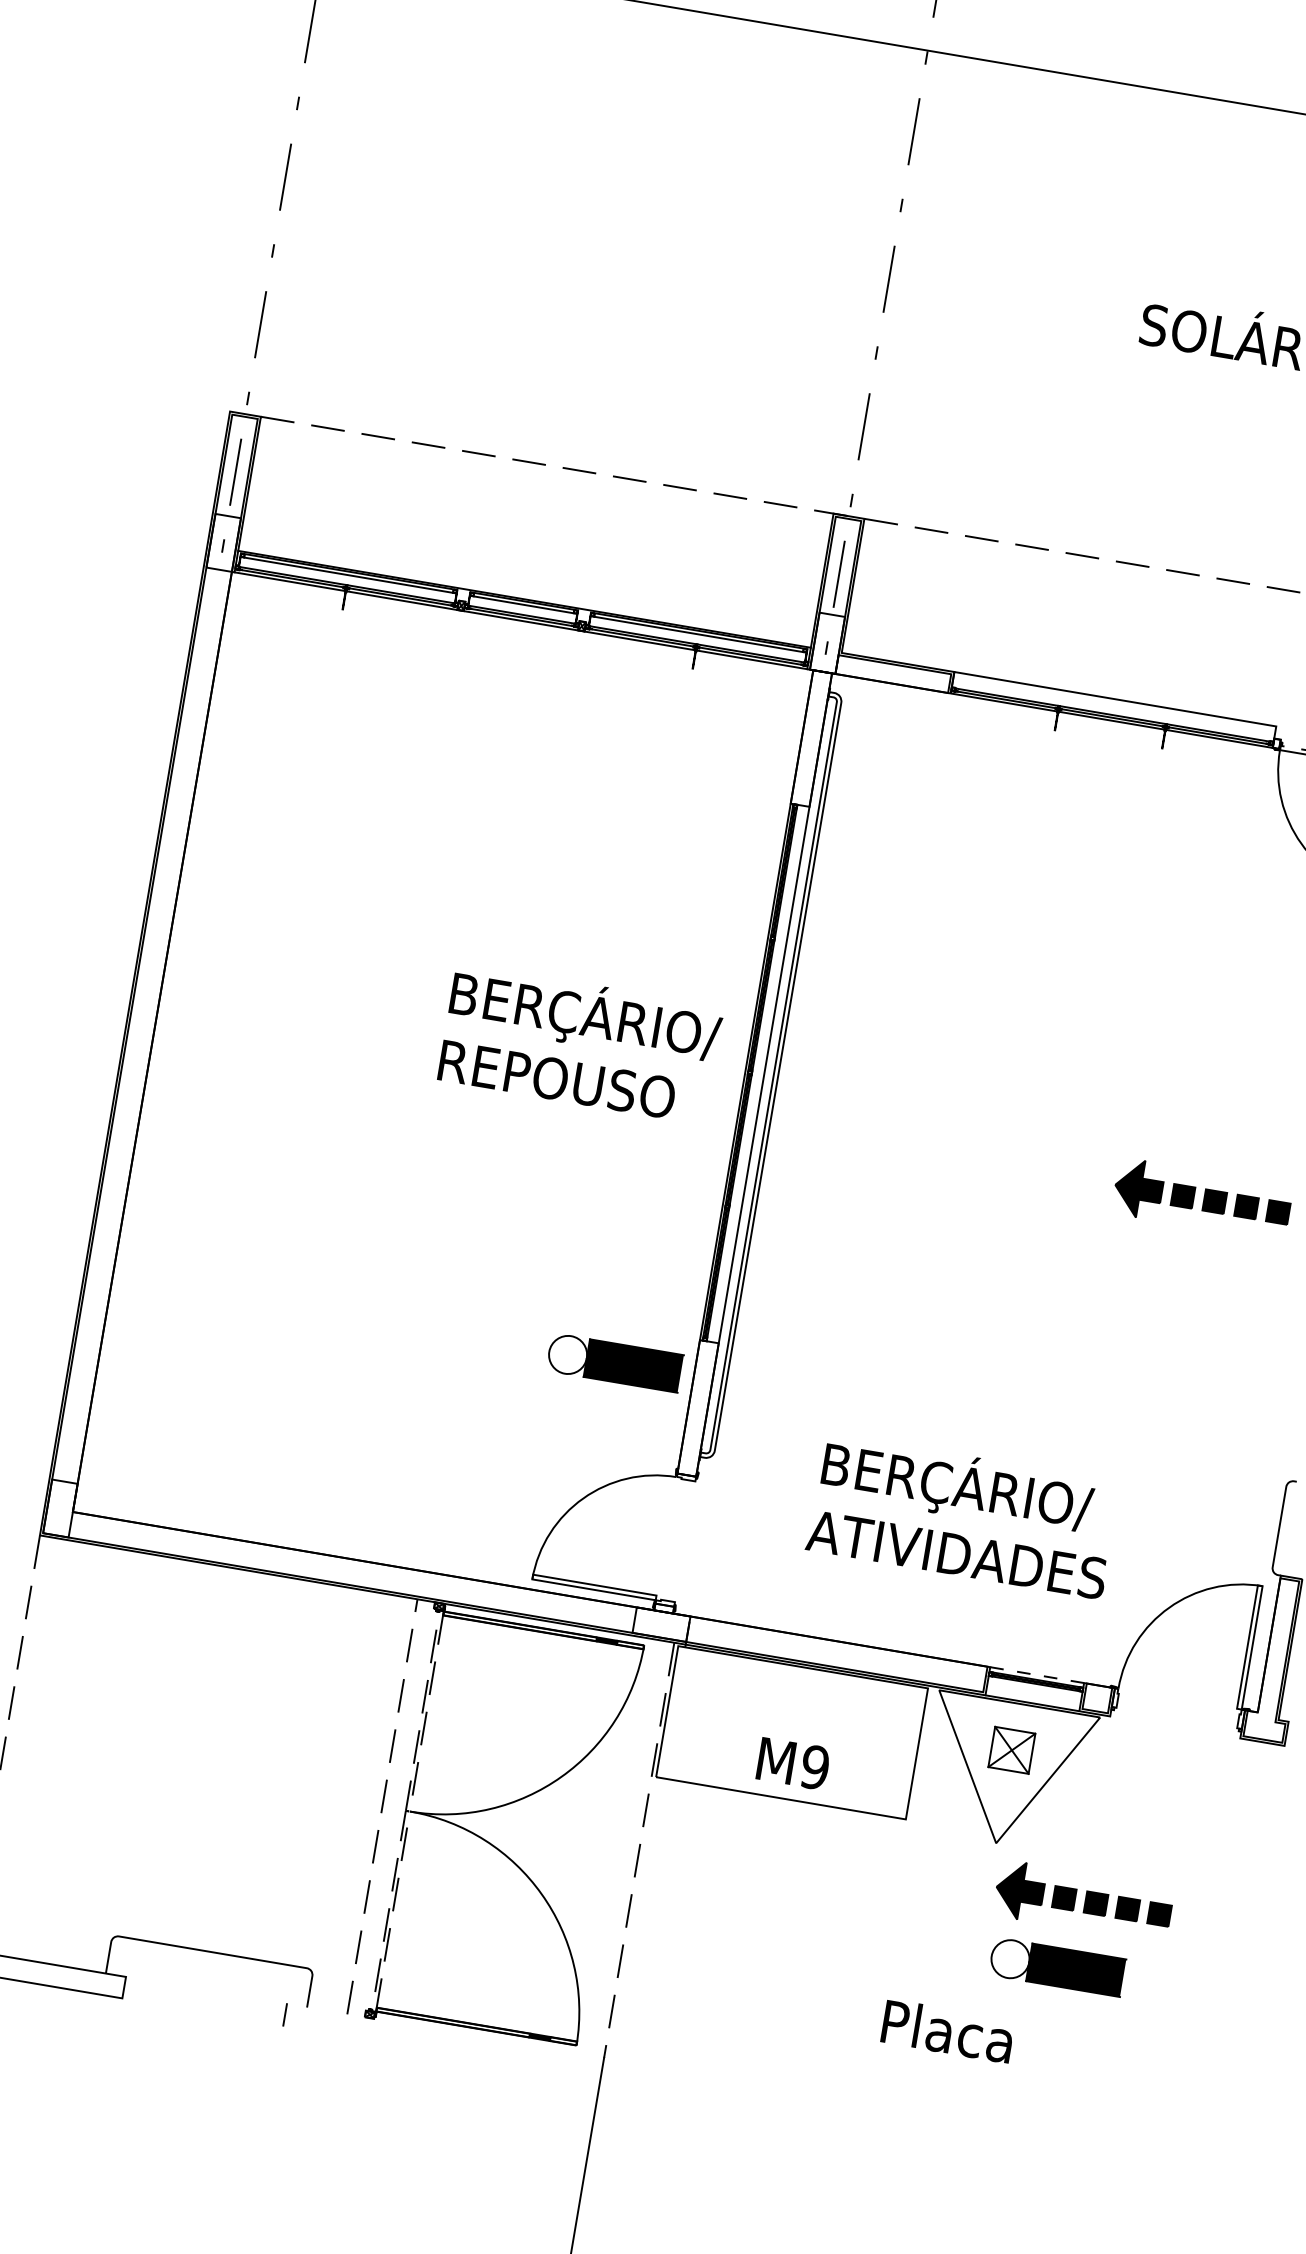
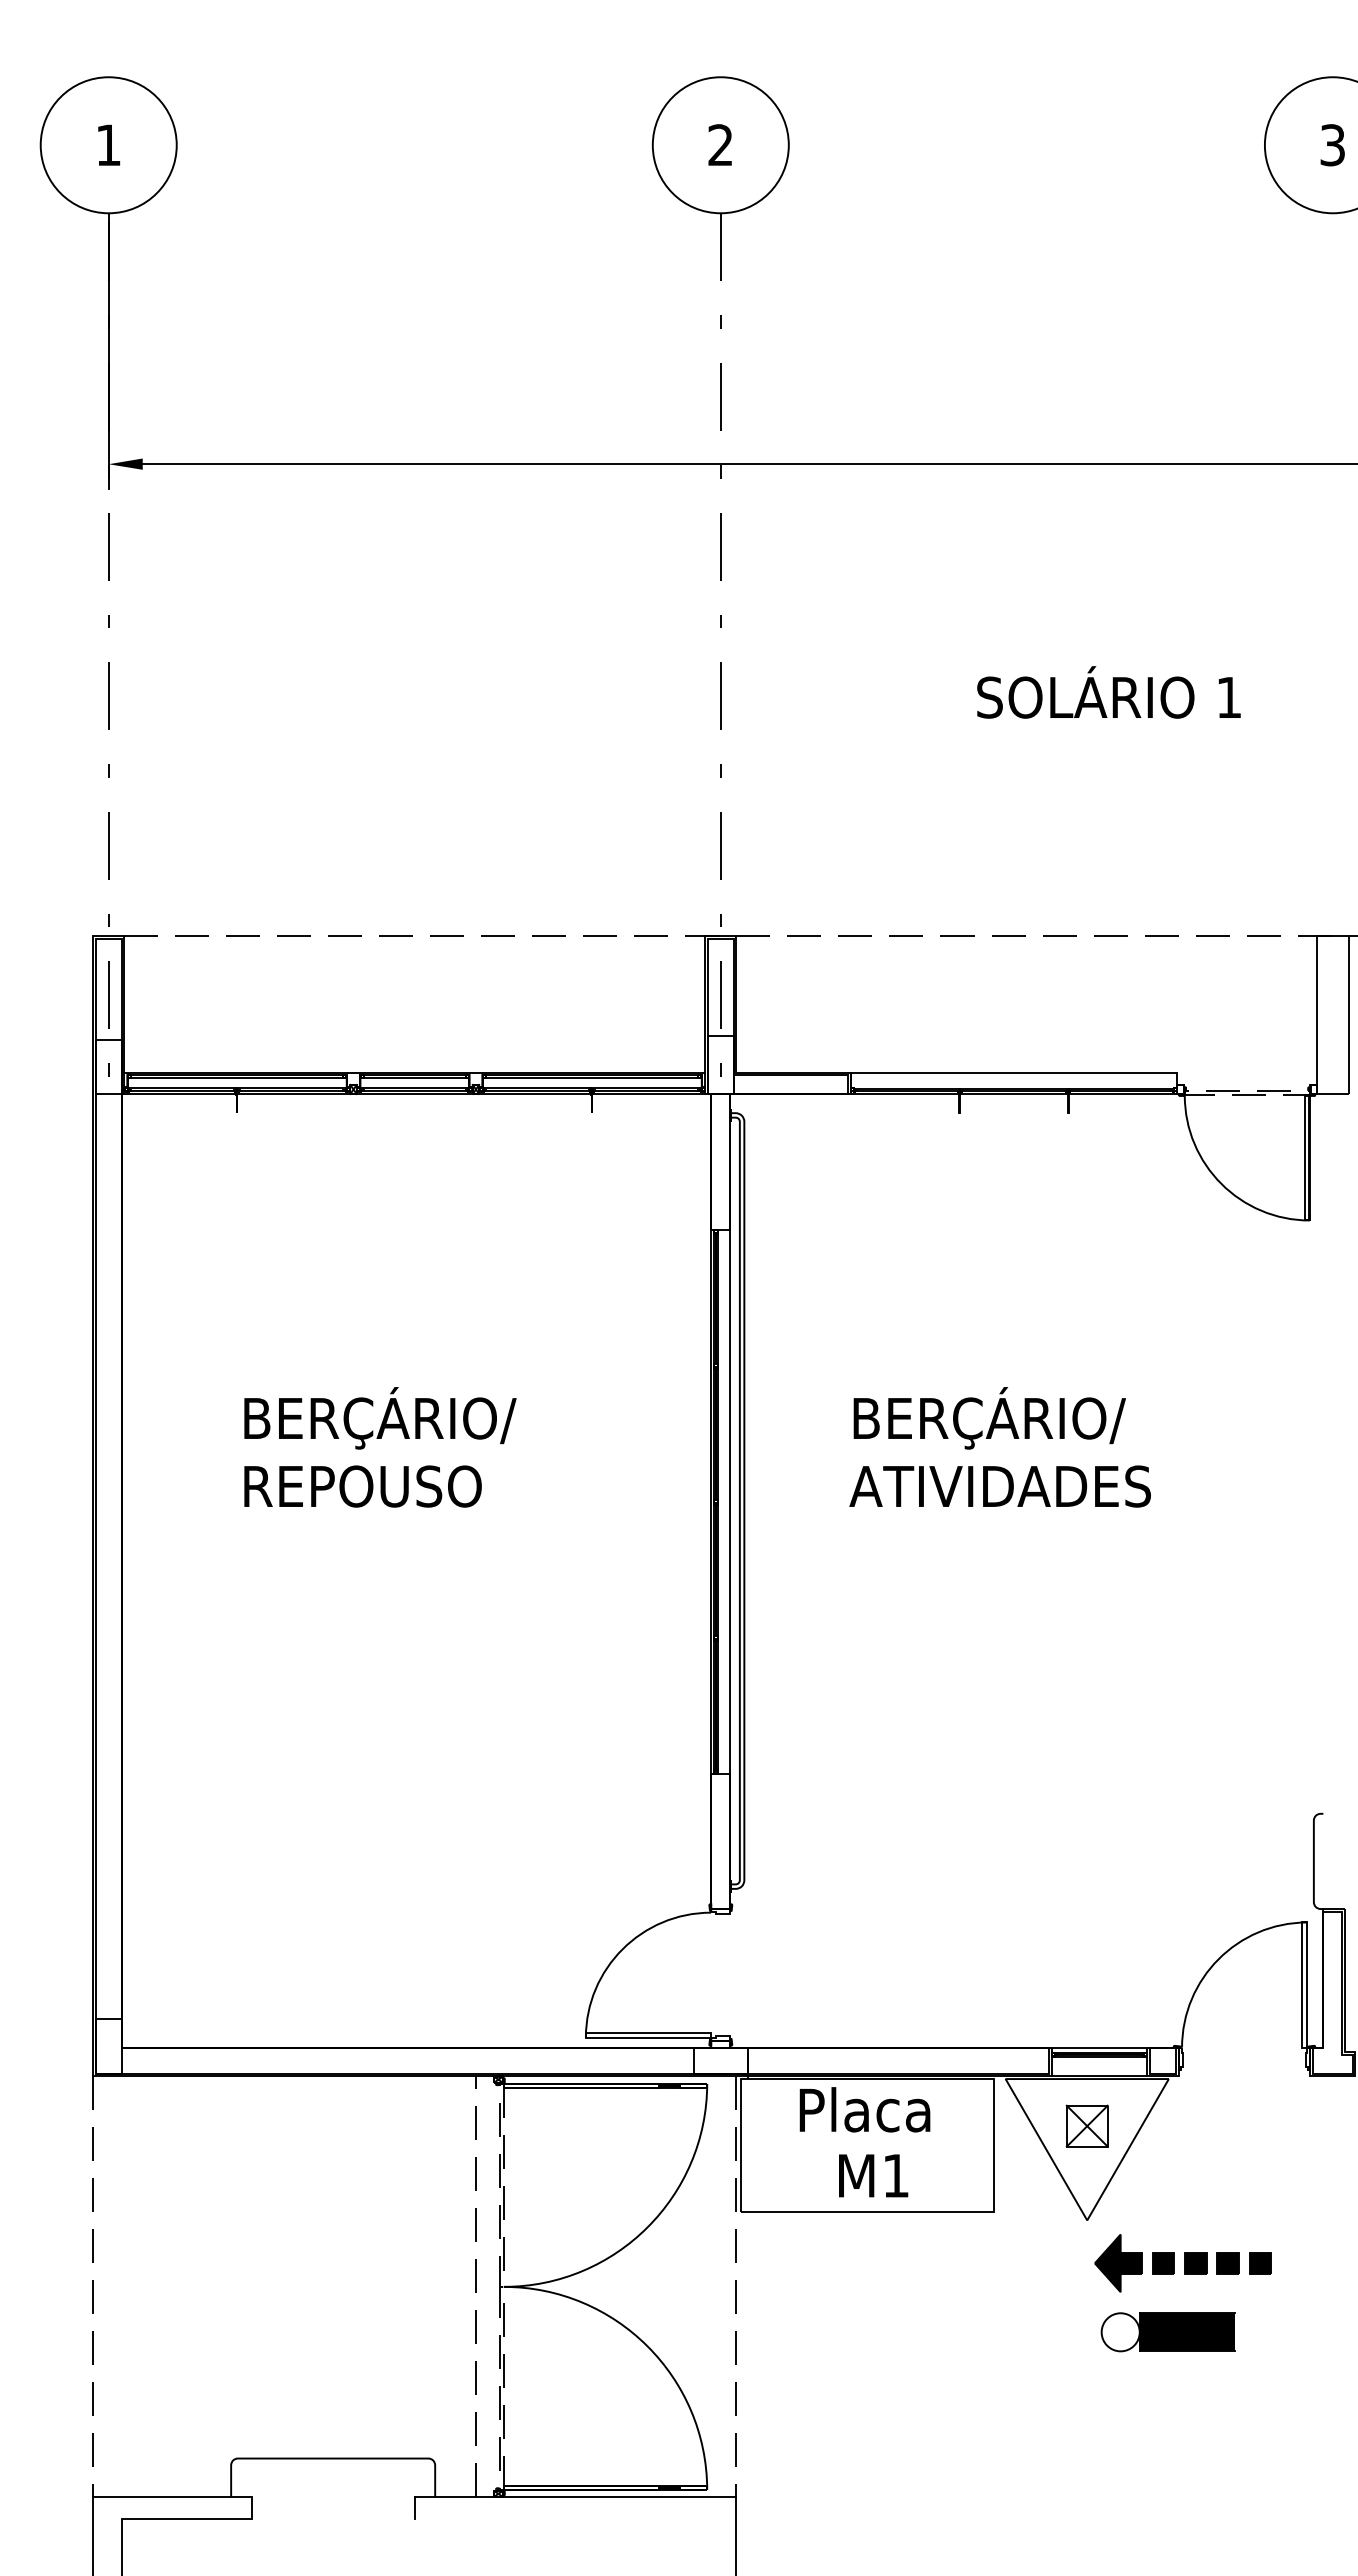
text: (580, 1043) -> (380, 1447), moved
part: (1201, 1199) -> (1182, 1551), removed
part: (614, 1362) -> (630, 1810), removed
text: (962, 1516) -> (999, 1447), moved
line: (1037, 1674) -> (1099, 2047), dashed -> solid
text: (814, 1767) -> (895, 2175), M9 -> M1
text: (947, 2030) -> (864, 2109), moved
line: (445, 2031) -> (575, 2497), added

